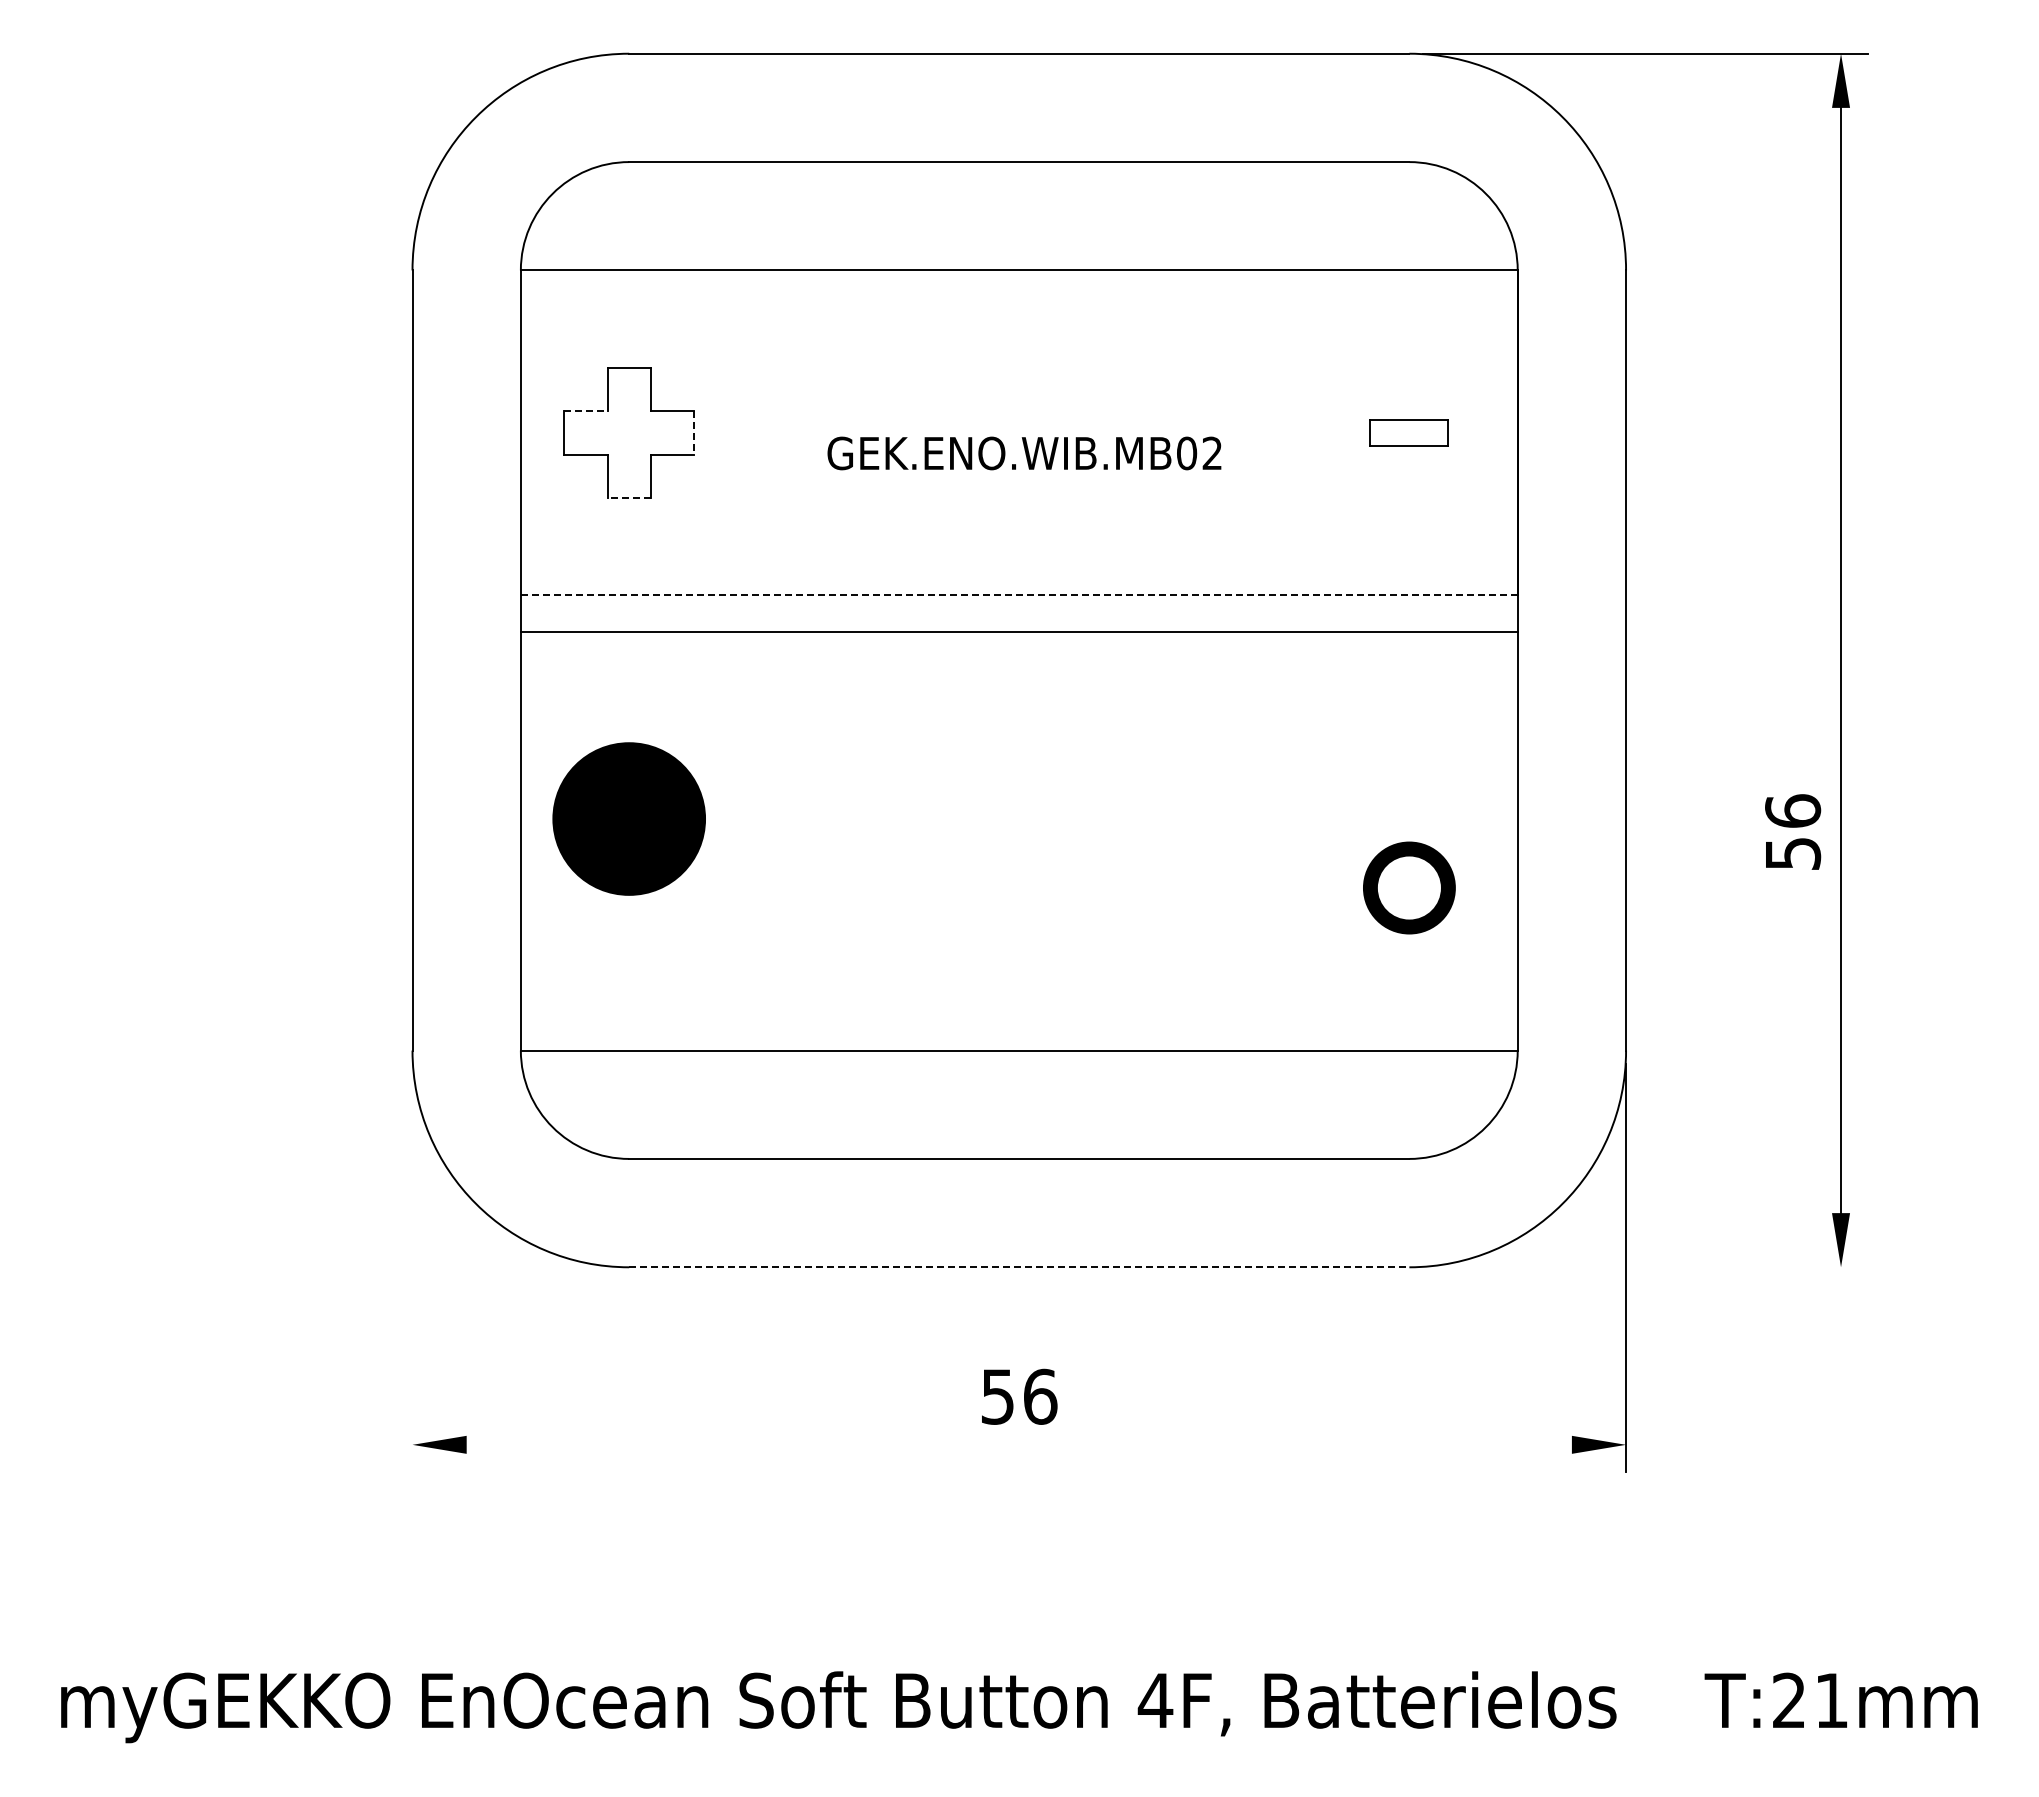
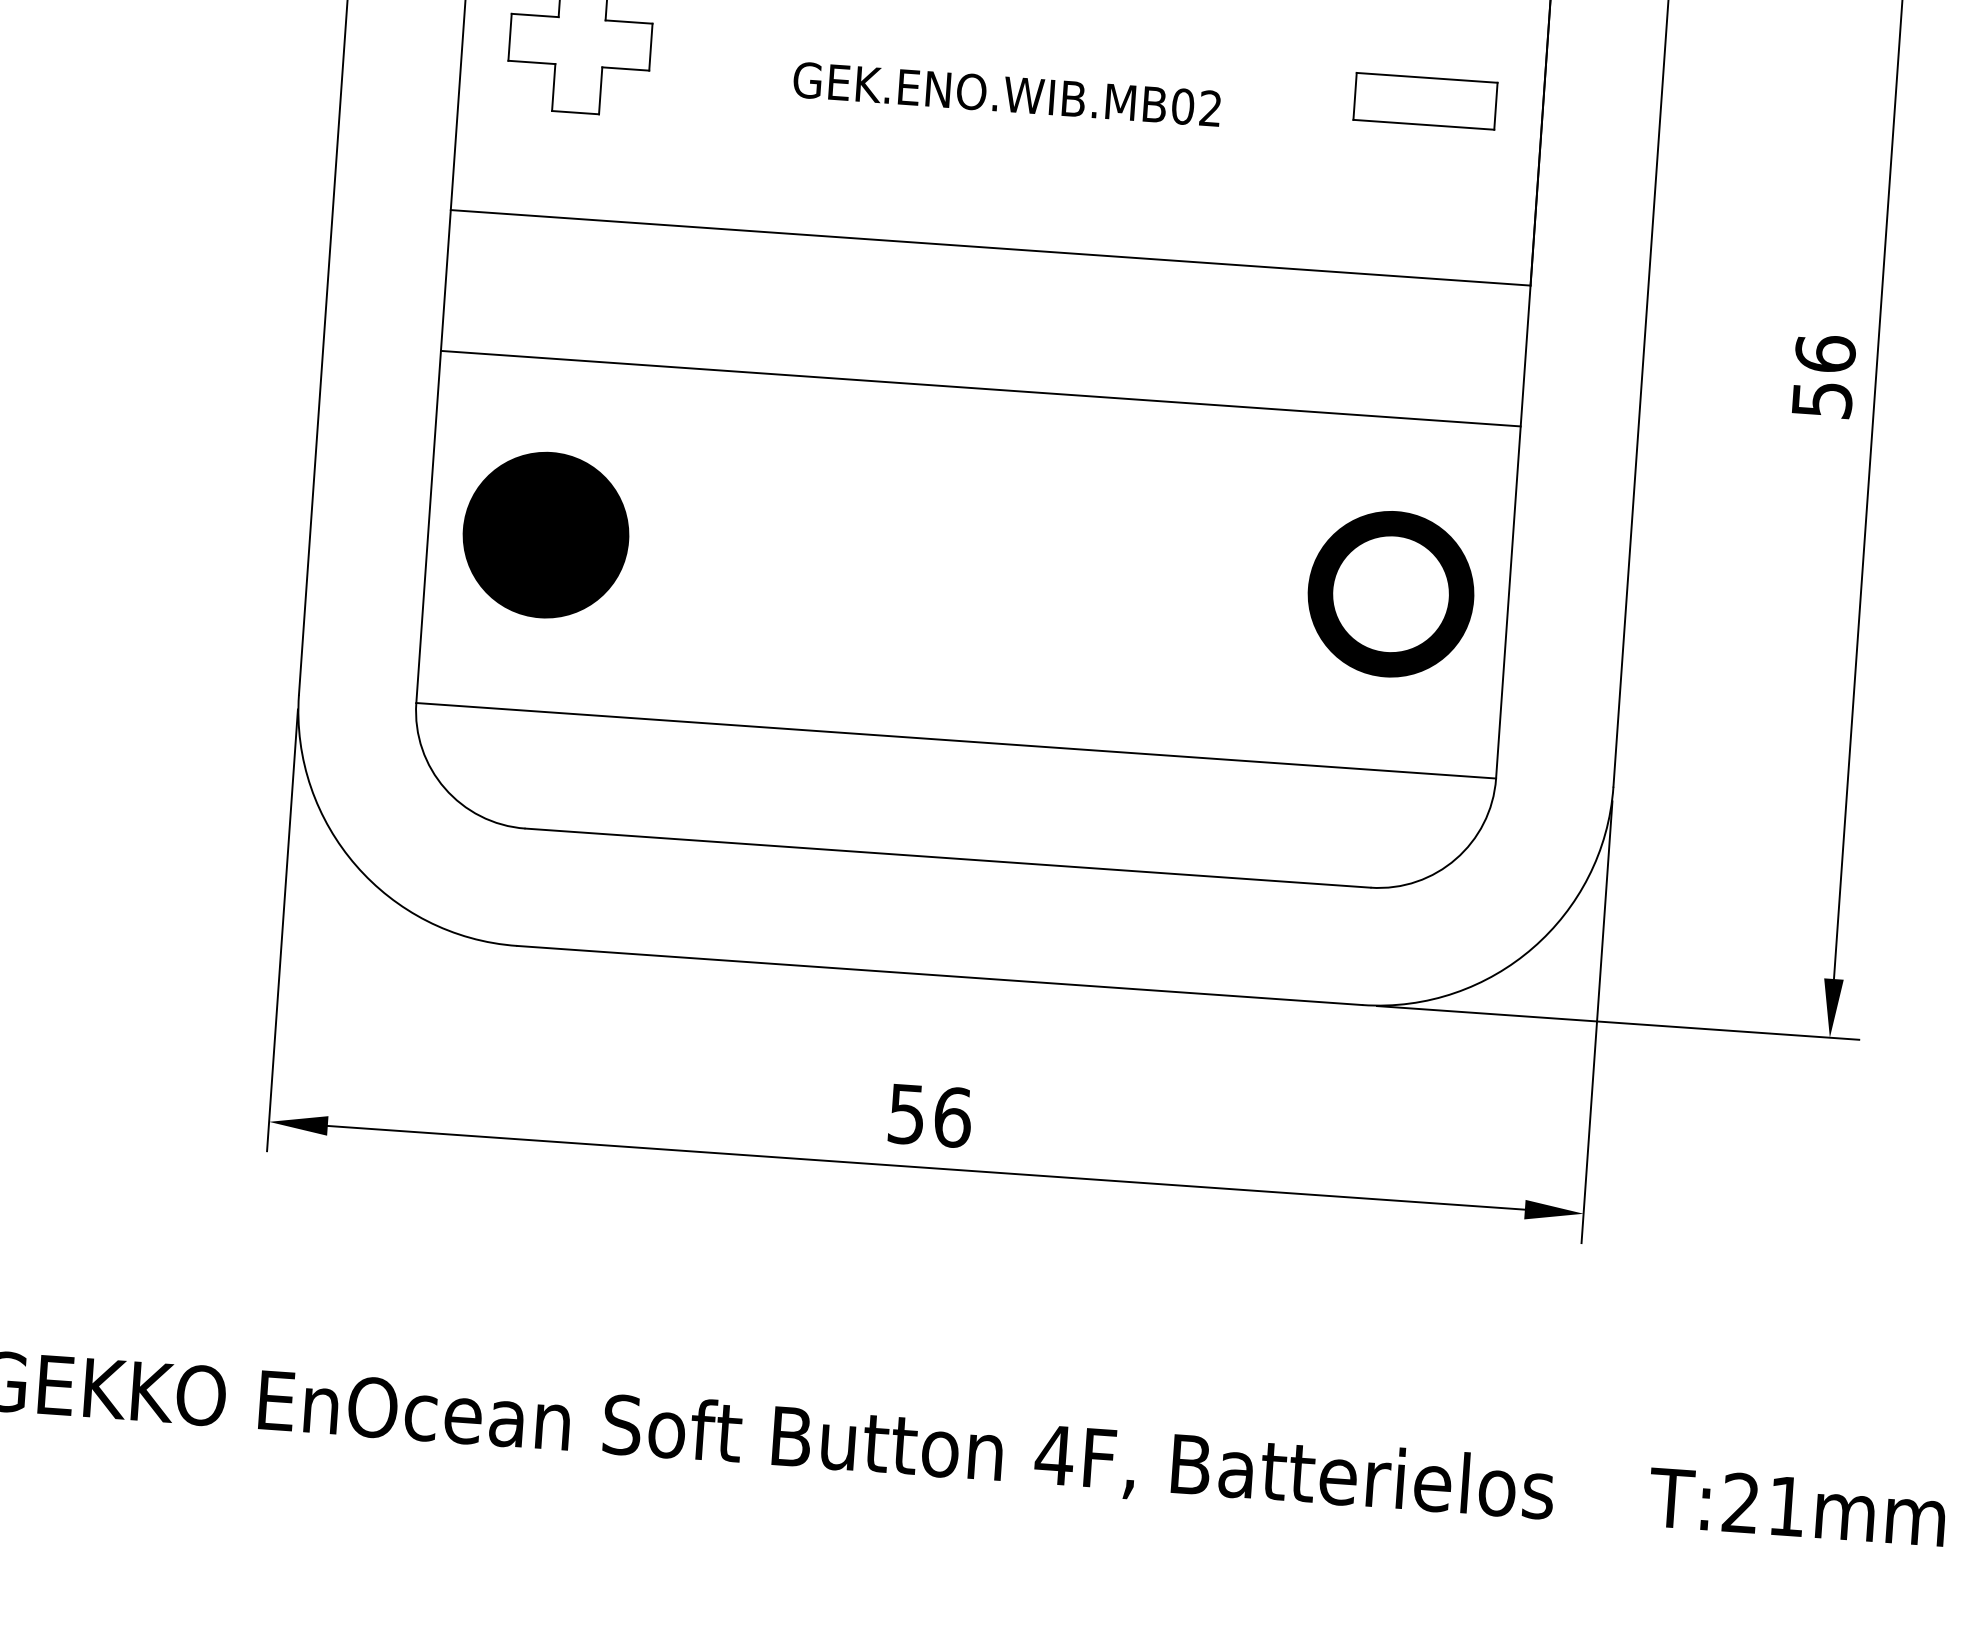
line: (585, 411) -> (534, 15), dashed -> solid
line: (694, 432) -> (651, 46), dashed -> solid
part: (1408, 432) -> (1424, 100), size x1.67
line: (629, 497) -> (575, 112), dashed -> solid
line: (1018, 595) -> (989, 247), dashed -> solid
line: (1018, 631) -> (979, 388), moved
part: (628, 818) -> (545, 534), moved
text: (1793, 831) -> (1824, 375), moved
part: (1409, 887) -> (1391, 593), size x1.67
line: (412, 1267) -> (282, 929), added
line: (1019, 1267) -> (940, 975), dashed -> solid
line: (1645, 1267) -> (1618, 1023), added
line: (1018, 1444) -> (925, 1167), added

